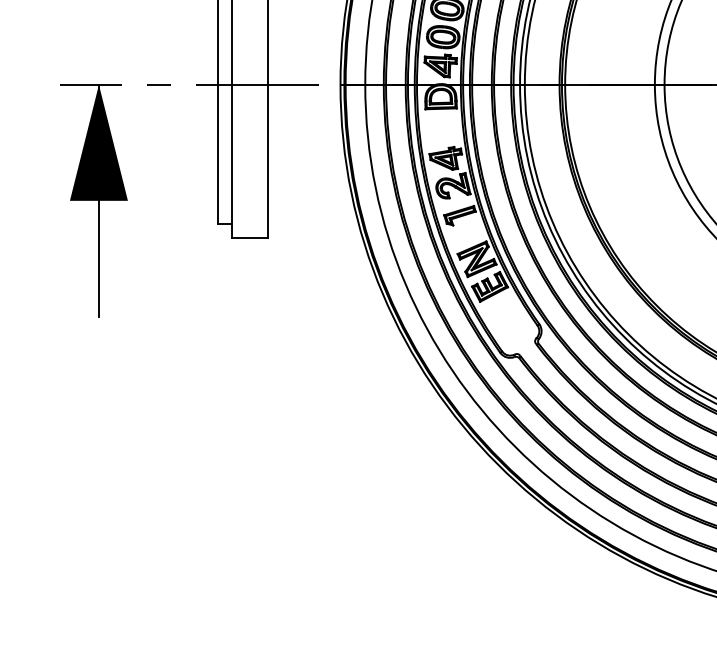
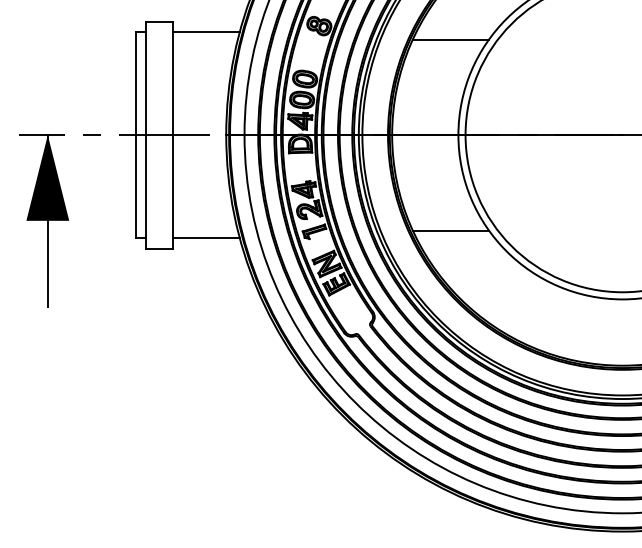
line: (644, 213) -> (450, 230), added
line: (312, 223) -> (205, 237), added

